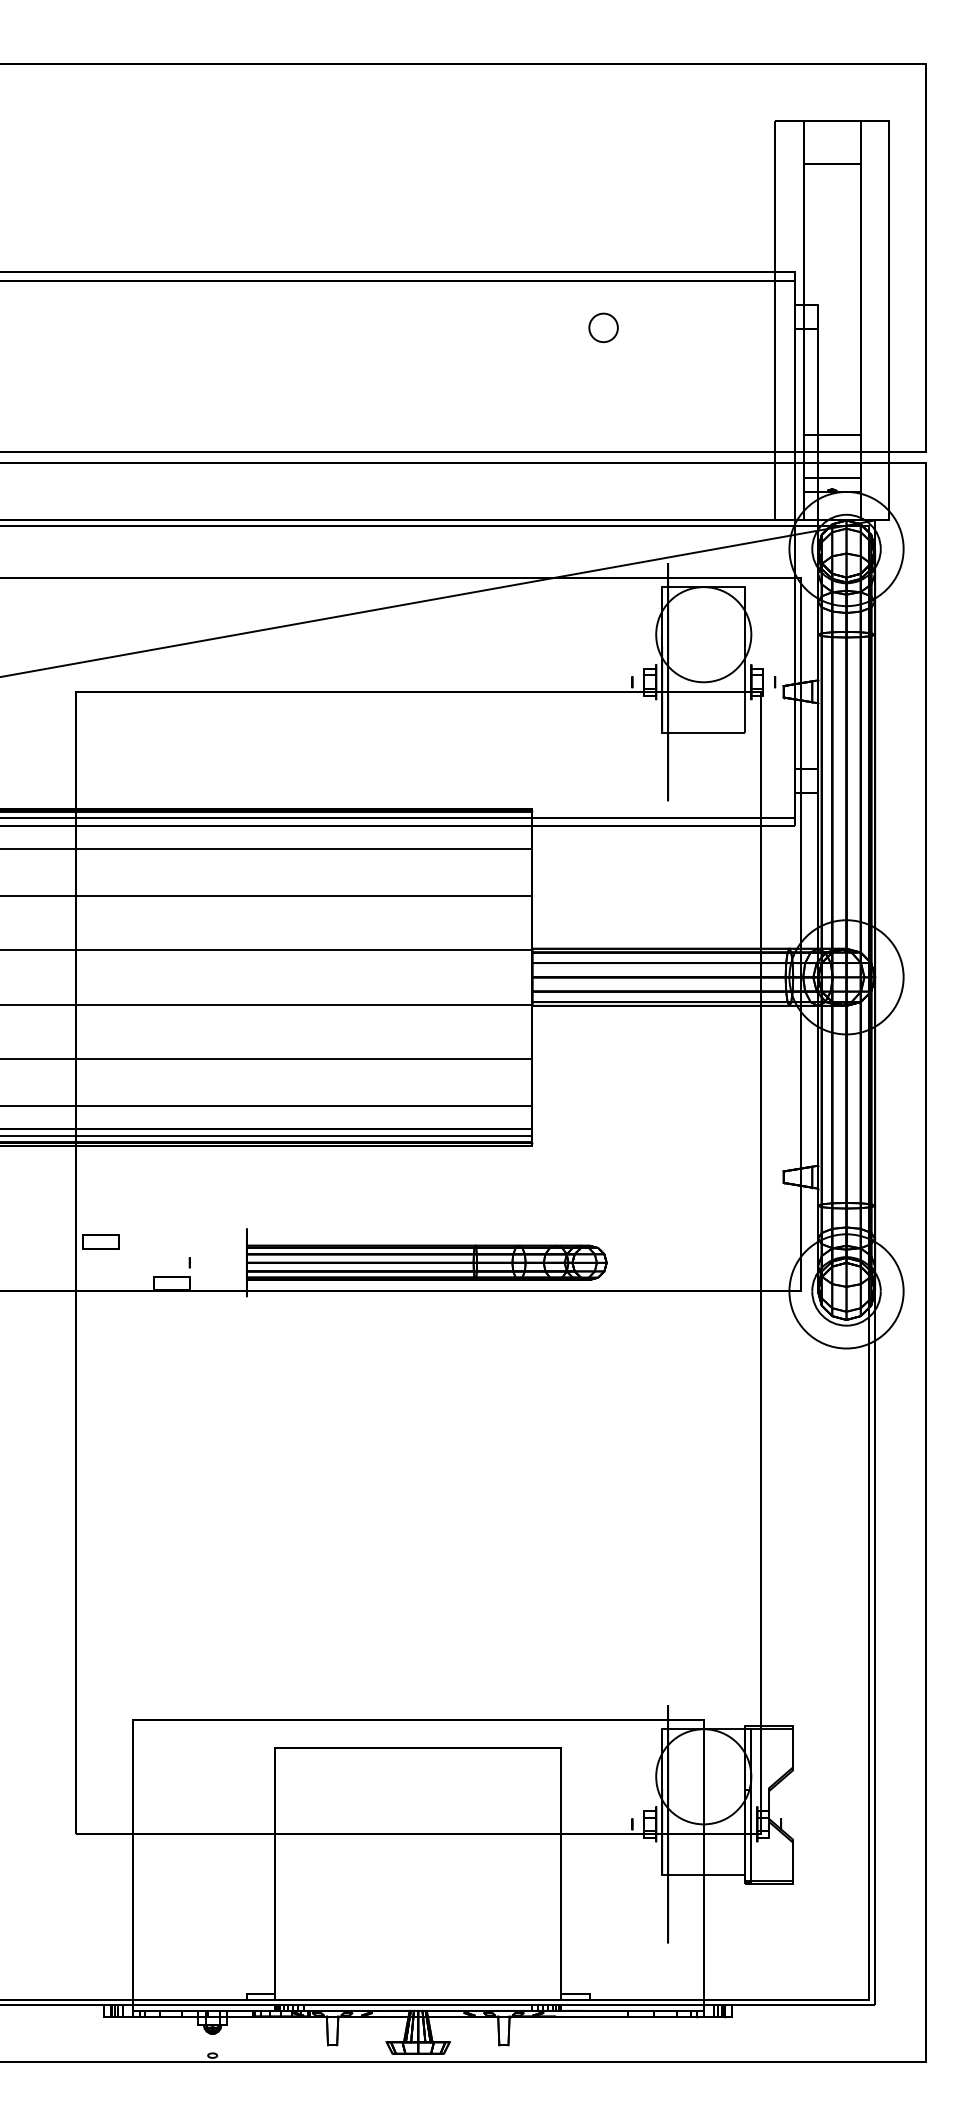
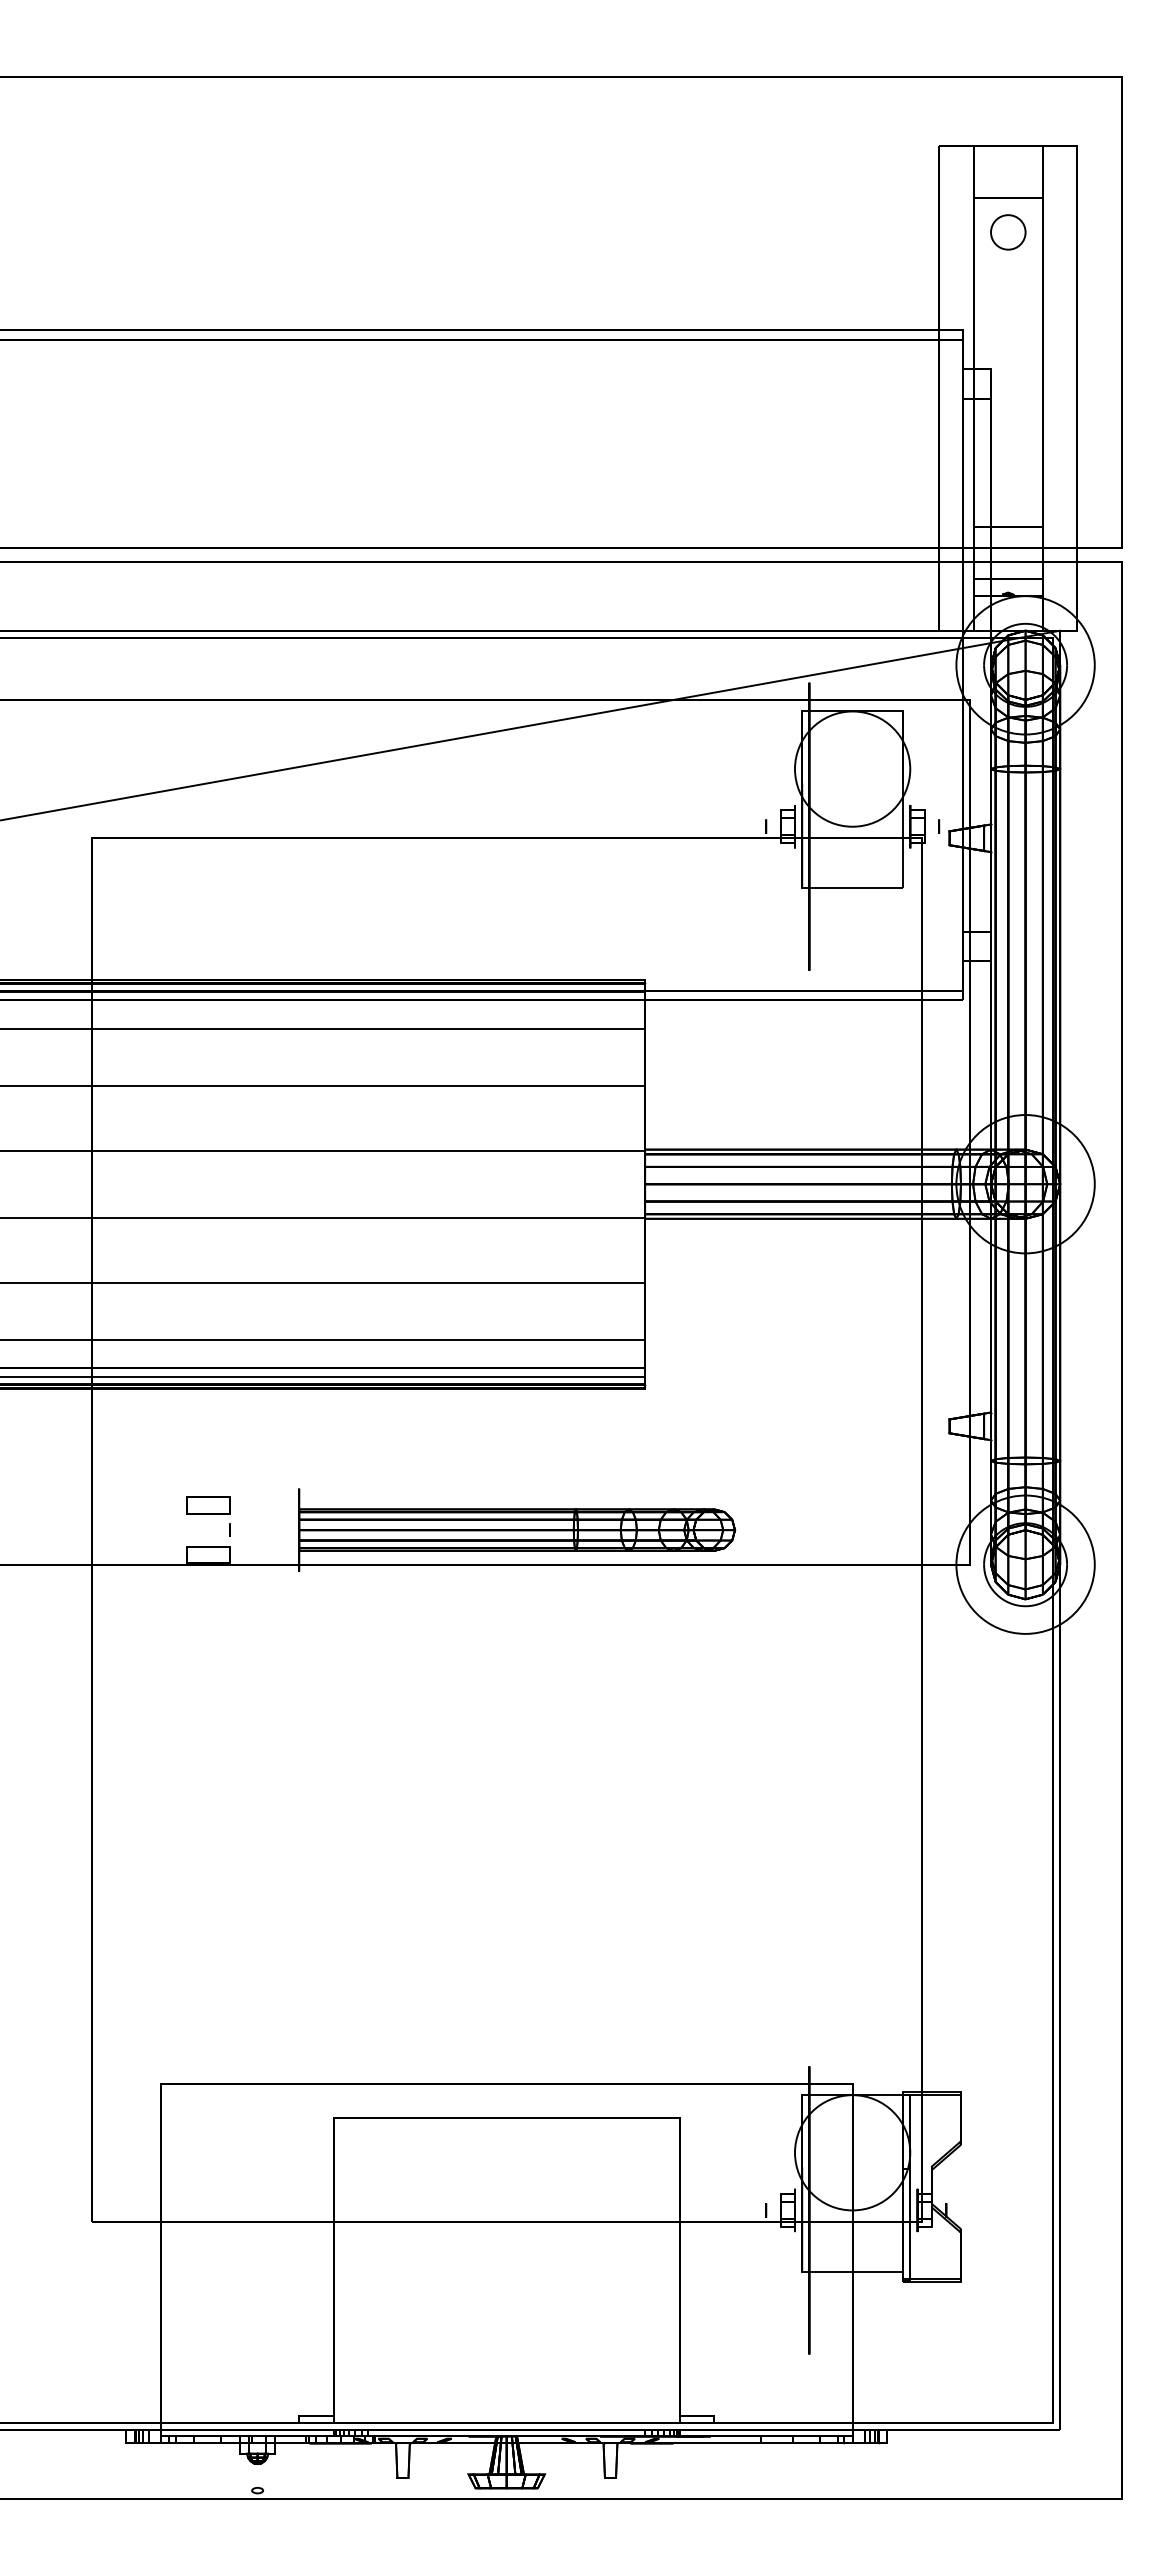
circle: (603, 327) -> (1008, 232), moved
part: (101, 1242) -> (208, 1505), moved

